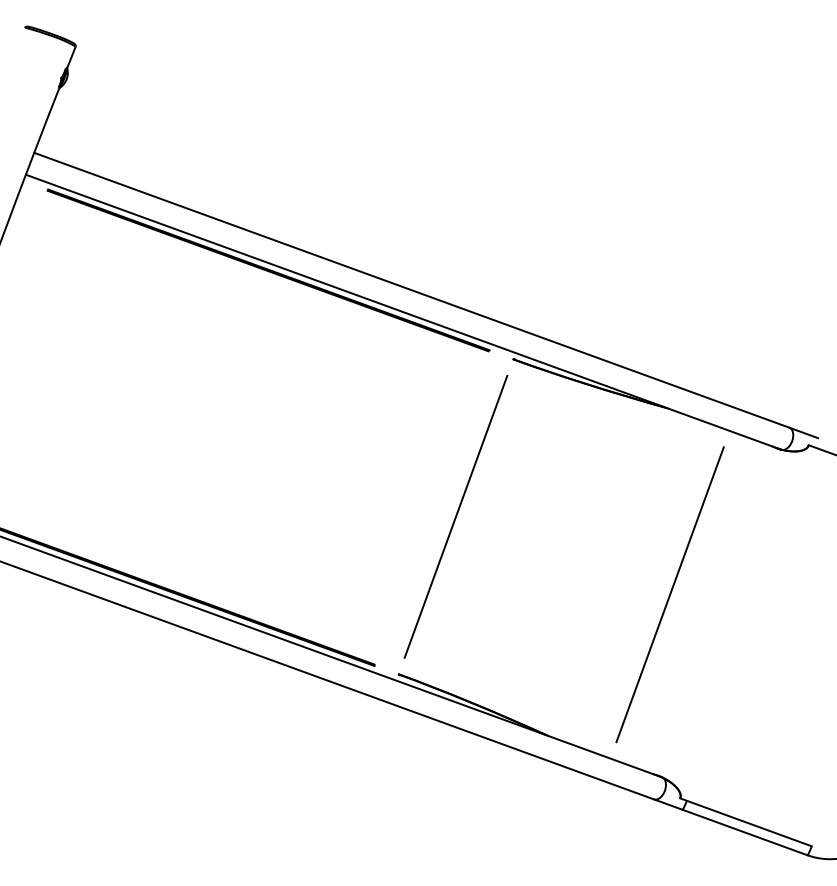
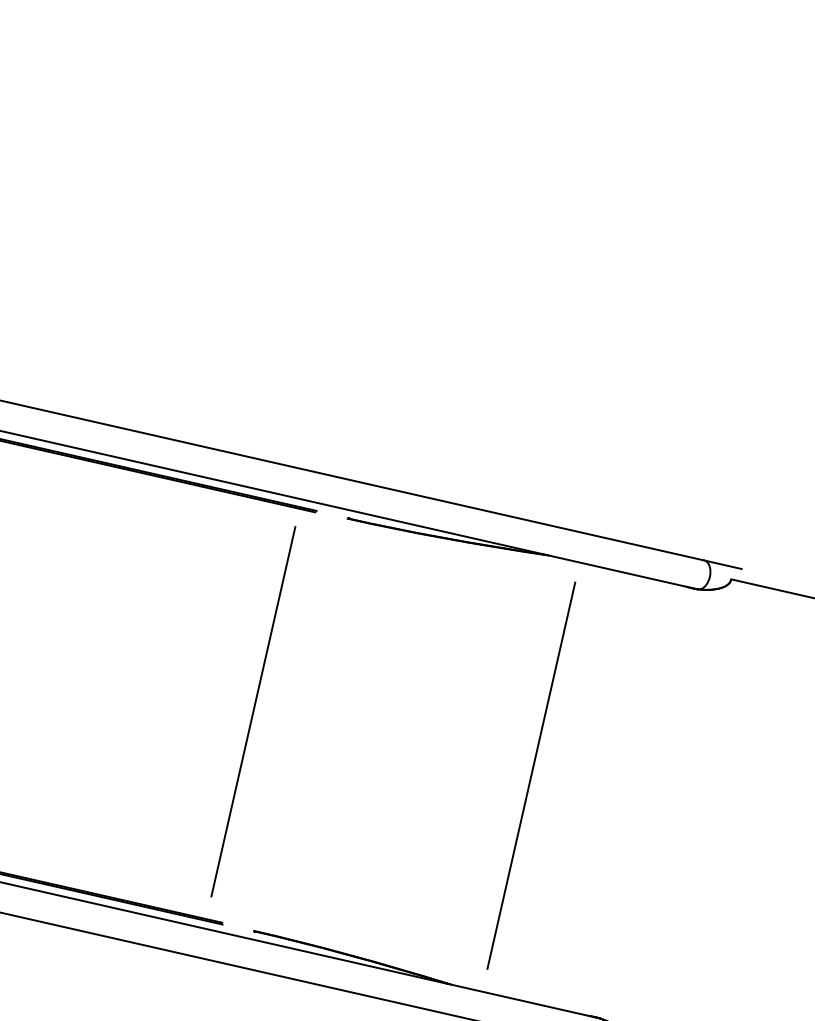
line: (455, 516) -> (252, 711), moved
line: (669, 594) -> (530, 775), moved

